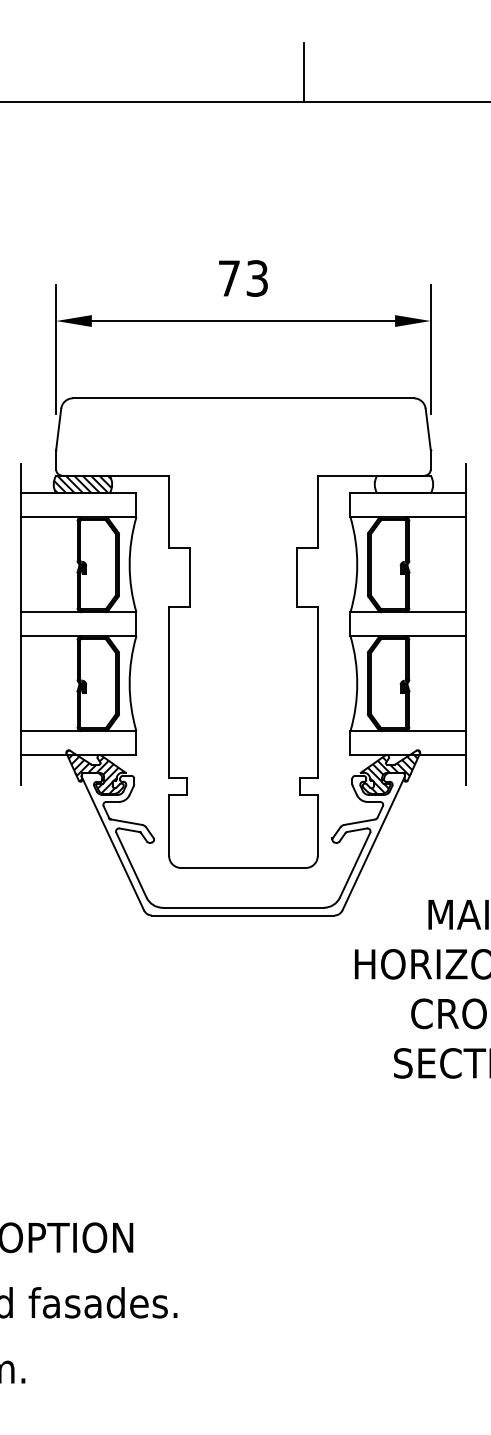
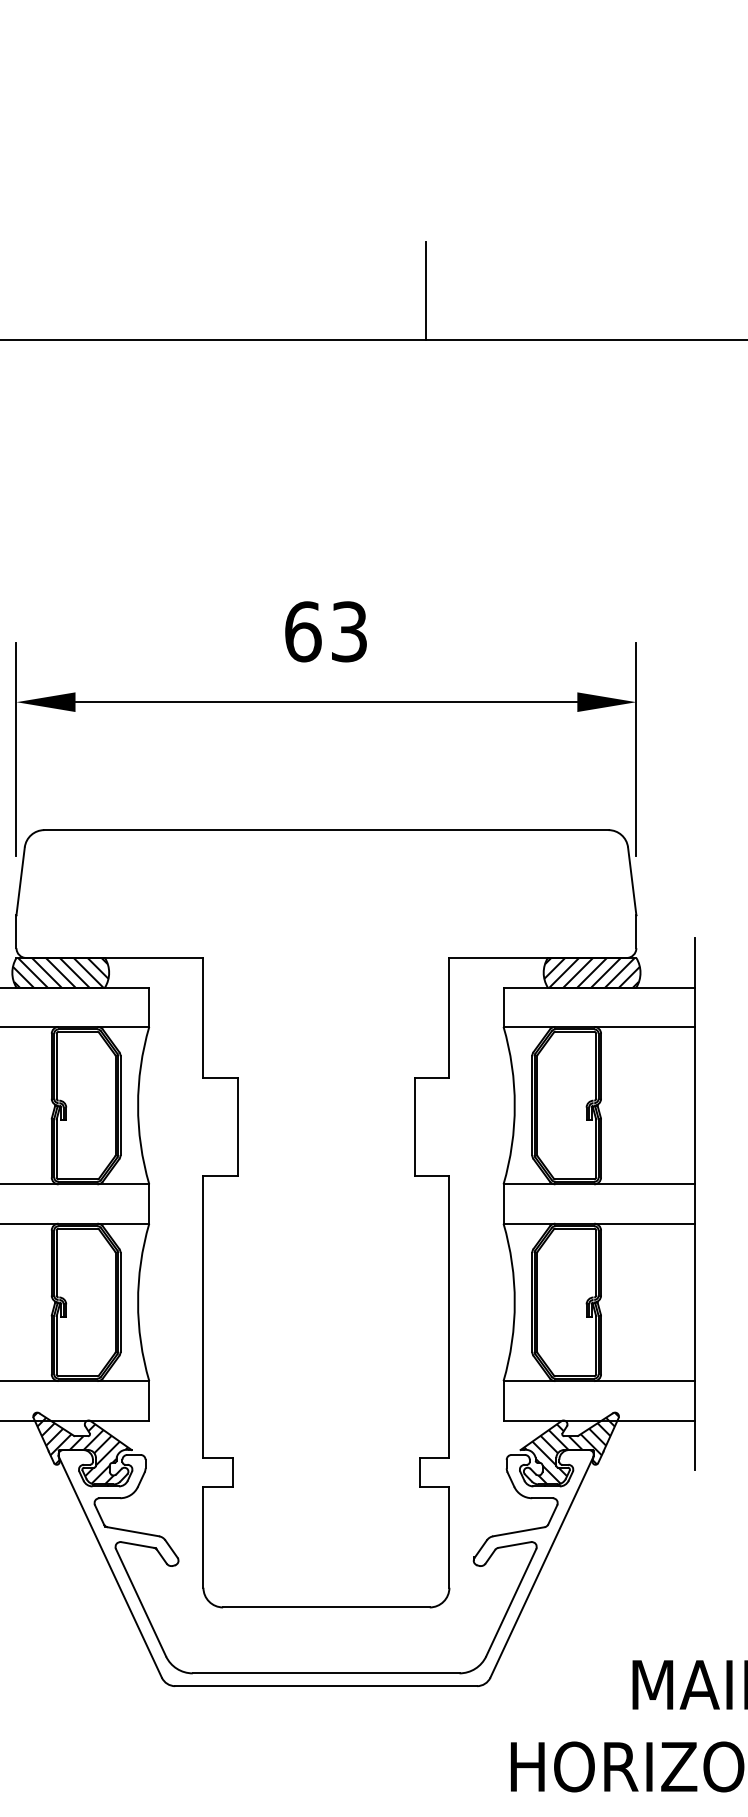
text: (229, 278) -> (303, 631), 73 -> 63
hatch: (403, 484) -> (591, 972), added

